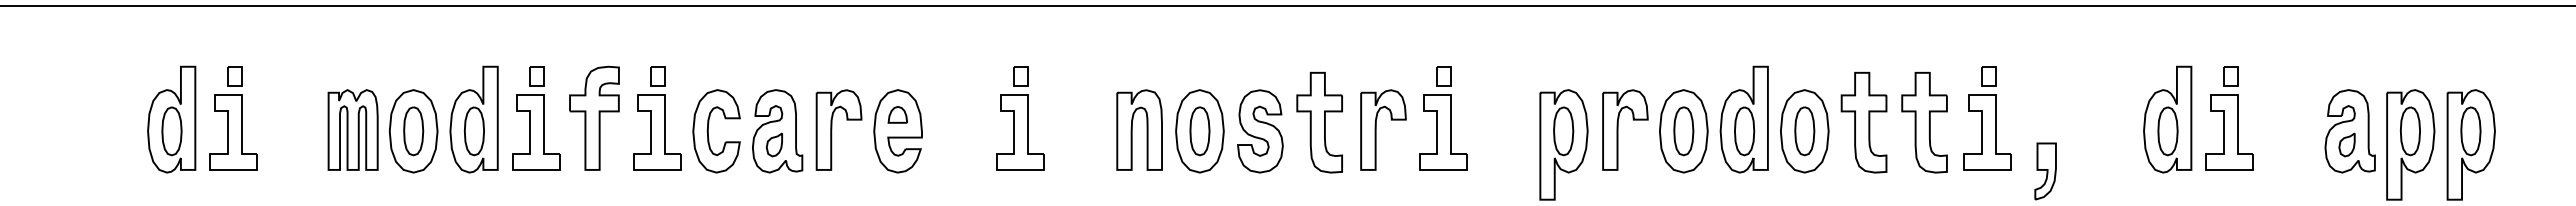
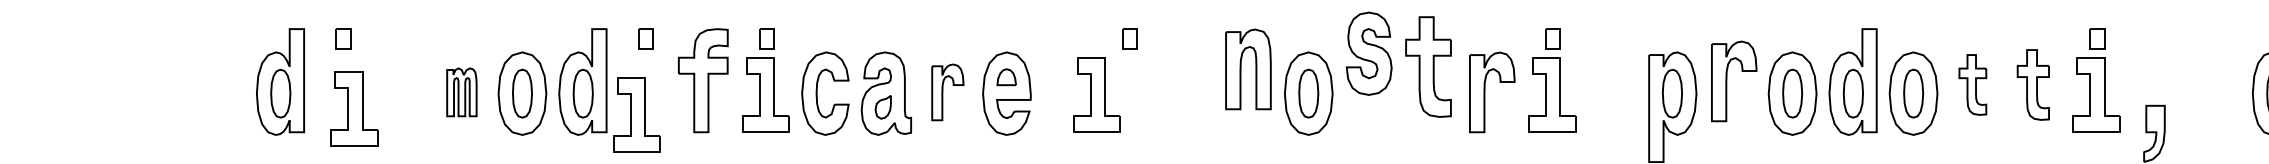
part: (1319, 122) -> (1428, 66), moved
part: (1863, 122) -> (1972, 84), size x0.6
part: (1924, 122) -> (2033, 84), size x0.7
part: (352, 129) -> (461, 91), size x0.6
part: (838, 129) -> (947, 91), size x0.7
part: (1132, 129) -> (1241, 68), moved
part: (1618, 129) -> (1727, 80), moved
part: (1260, 131) -> (1369, 53), moved
part: (233, 132) -> (354, 108), moved
part: (536, 132) -> (637, 114), moved
part: (1020, 132) -> (1097, 94), moved

